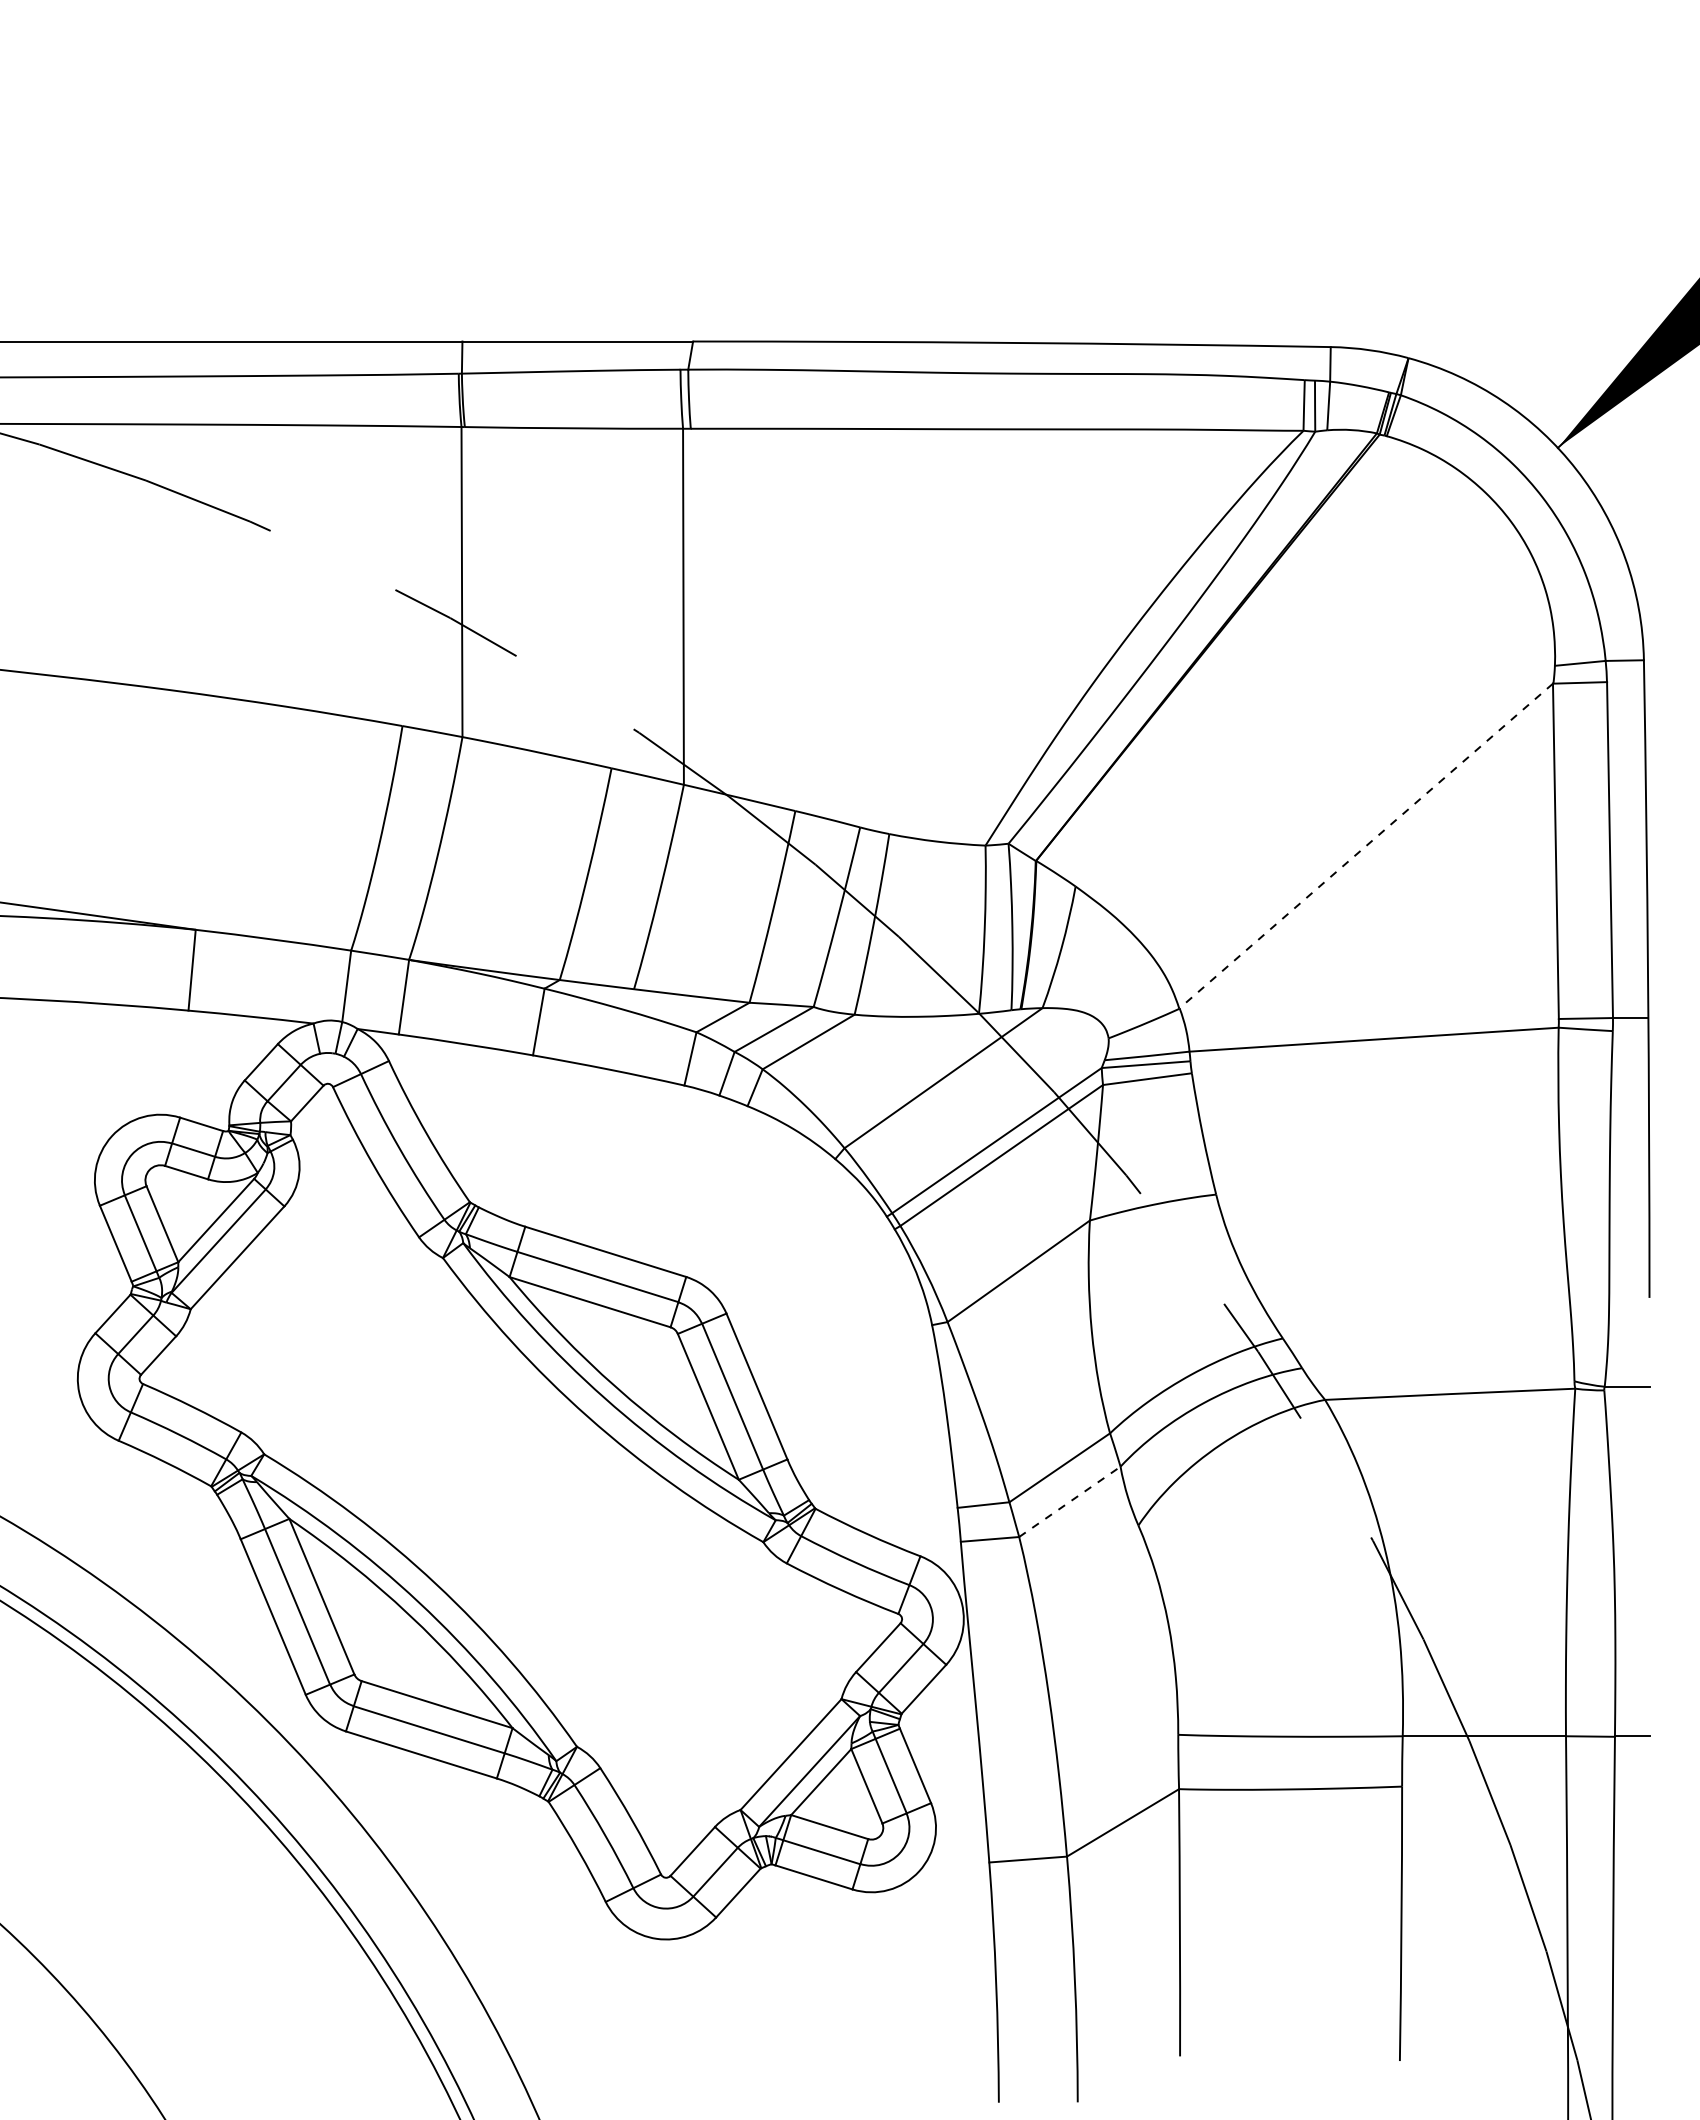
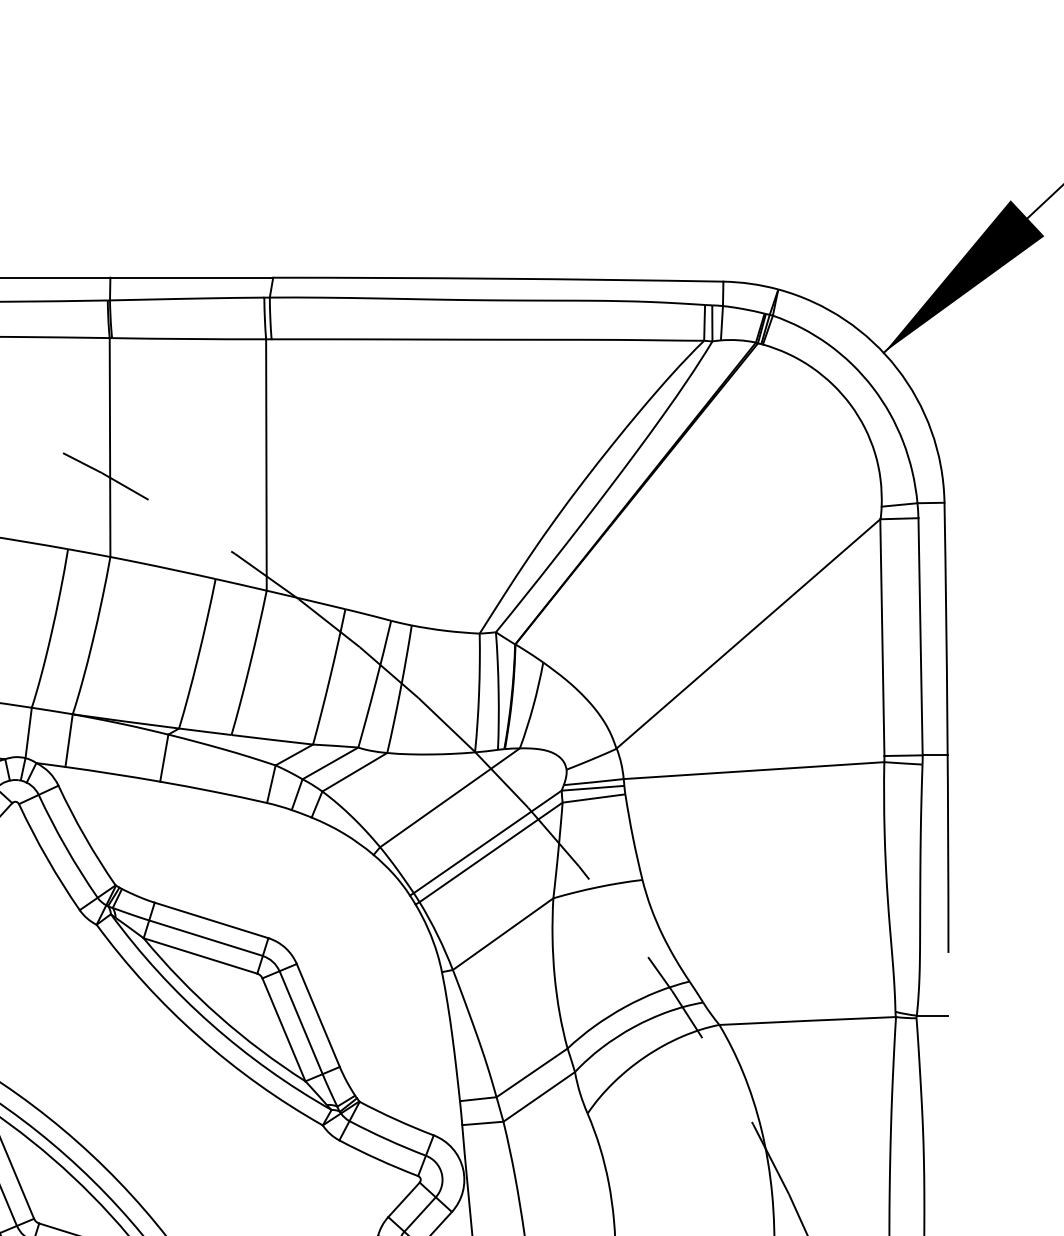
line: (1365, 846) -> (747, 634), dashed -> solid
line: (1069, 1501) -> (538, 1096), dashed -> solid

